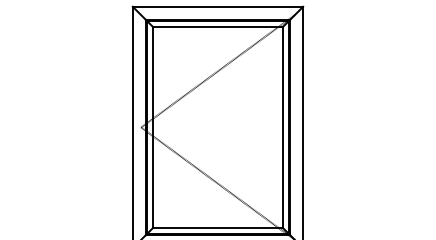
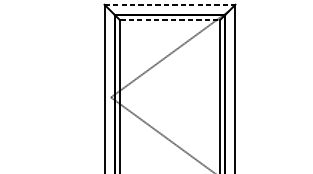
line: (218, 6) -> (170, 4), solid -> dashed
line: (217, 27) -> (169, 20), solid -> dashed

